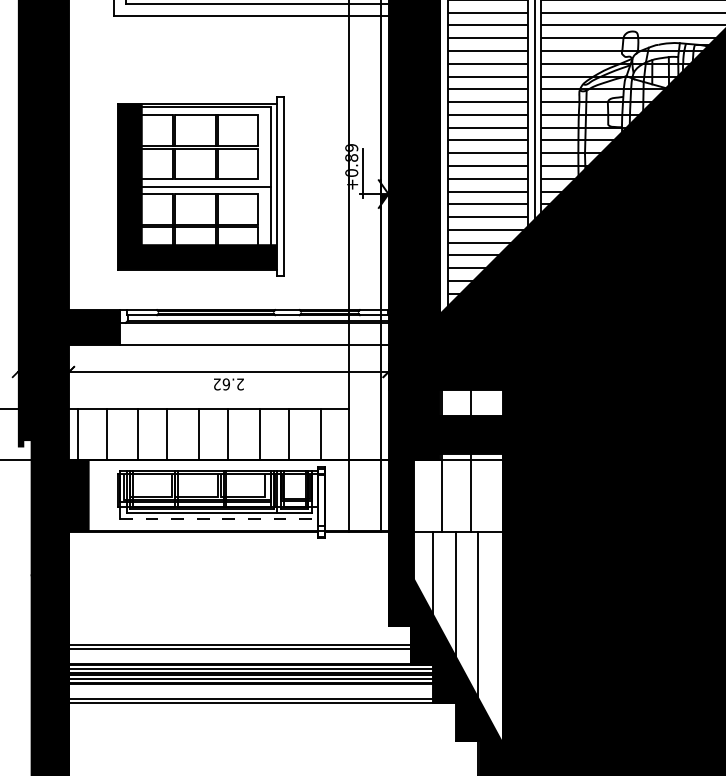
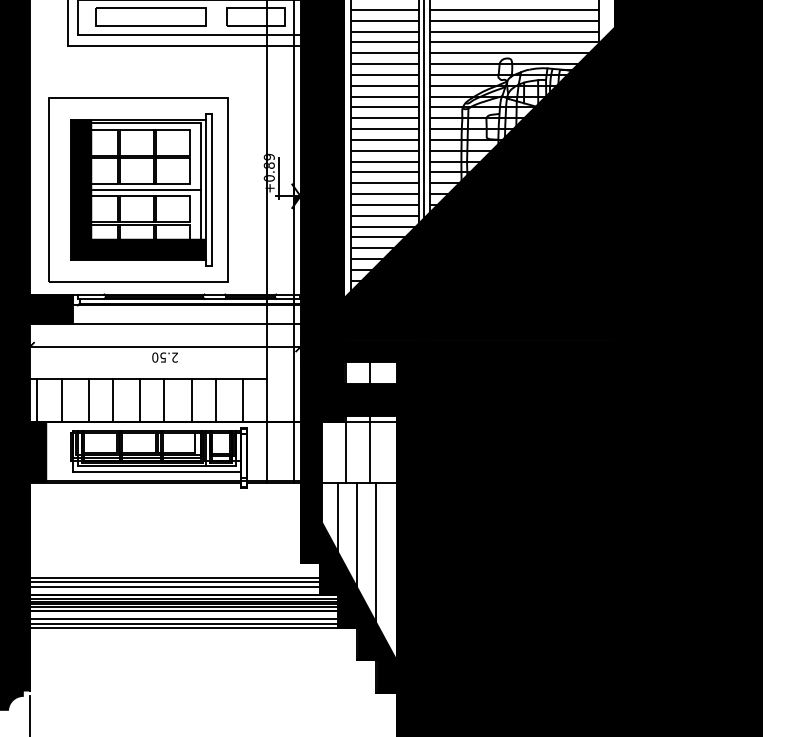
part: (197, 186) -> (138, 189), added
text: (222, 384) -> (159, 357), 2.62 -> 2.50
line: (219, 518) -> (157, 471), dashed -> solid
line: (239, 654) -> (174, 586), added
line: (250, 693) -> (183, 619), added

